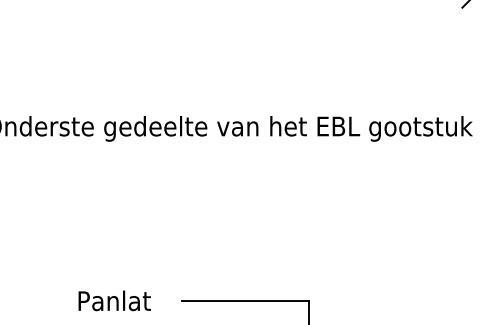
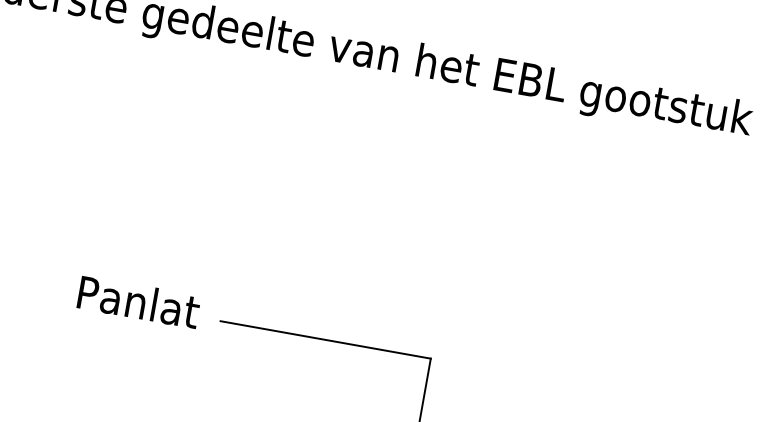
text: (114, 300) -> (138, 301), moved

